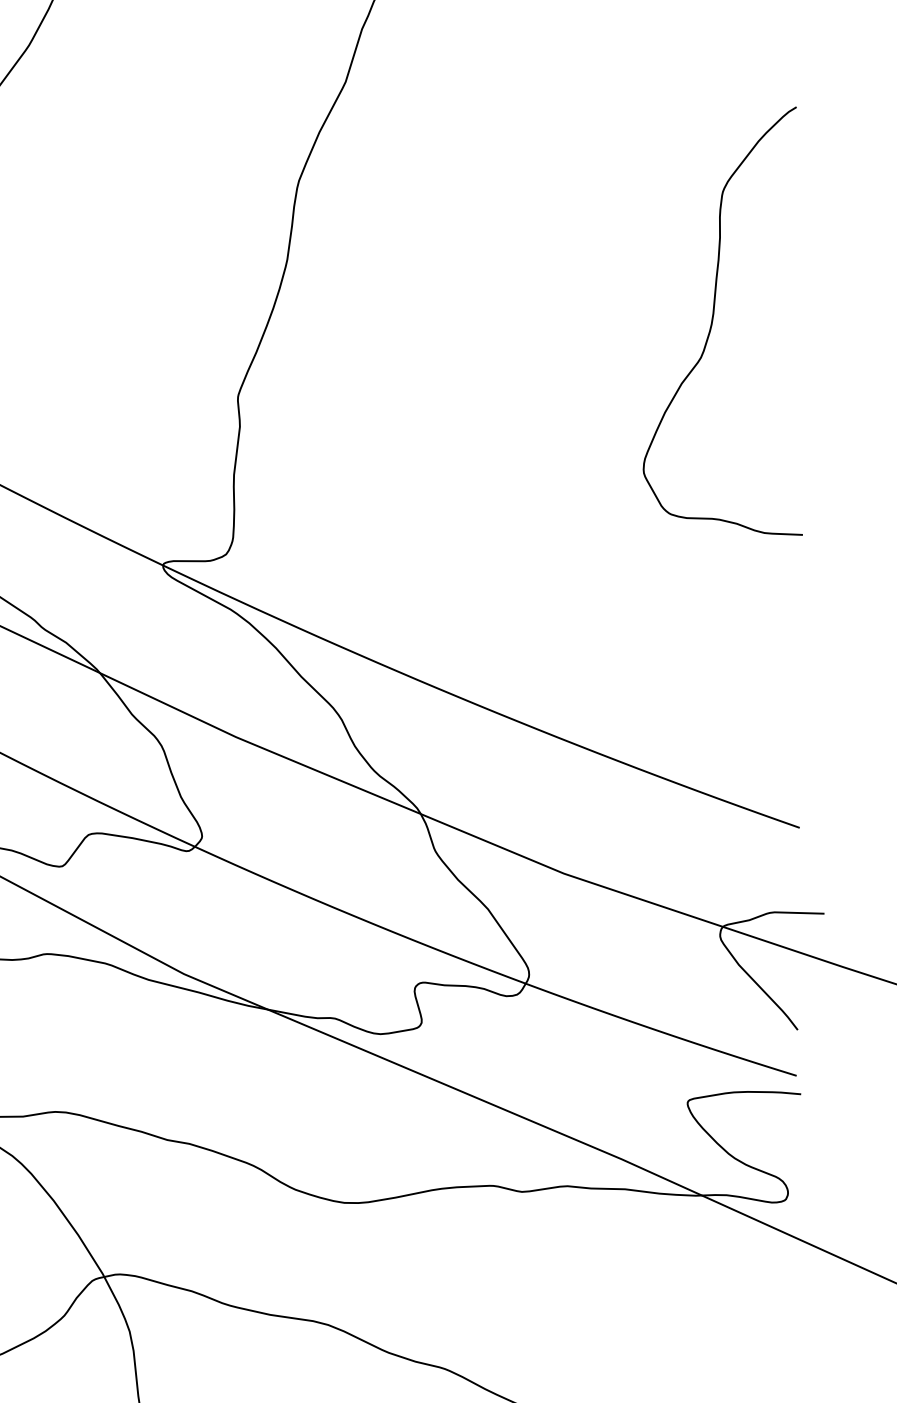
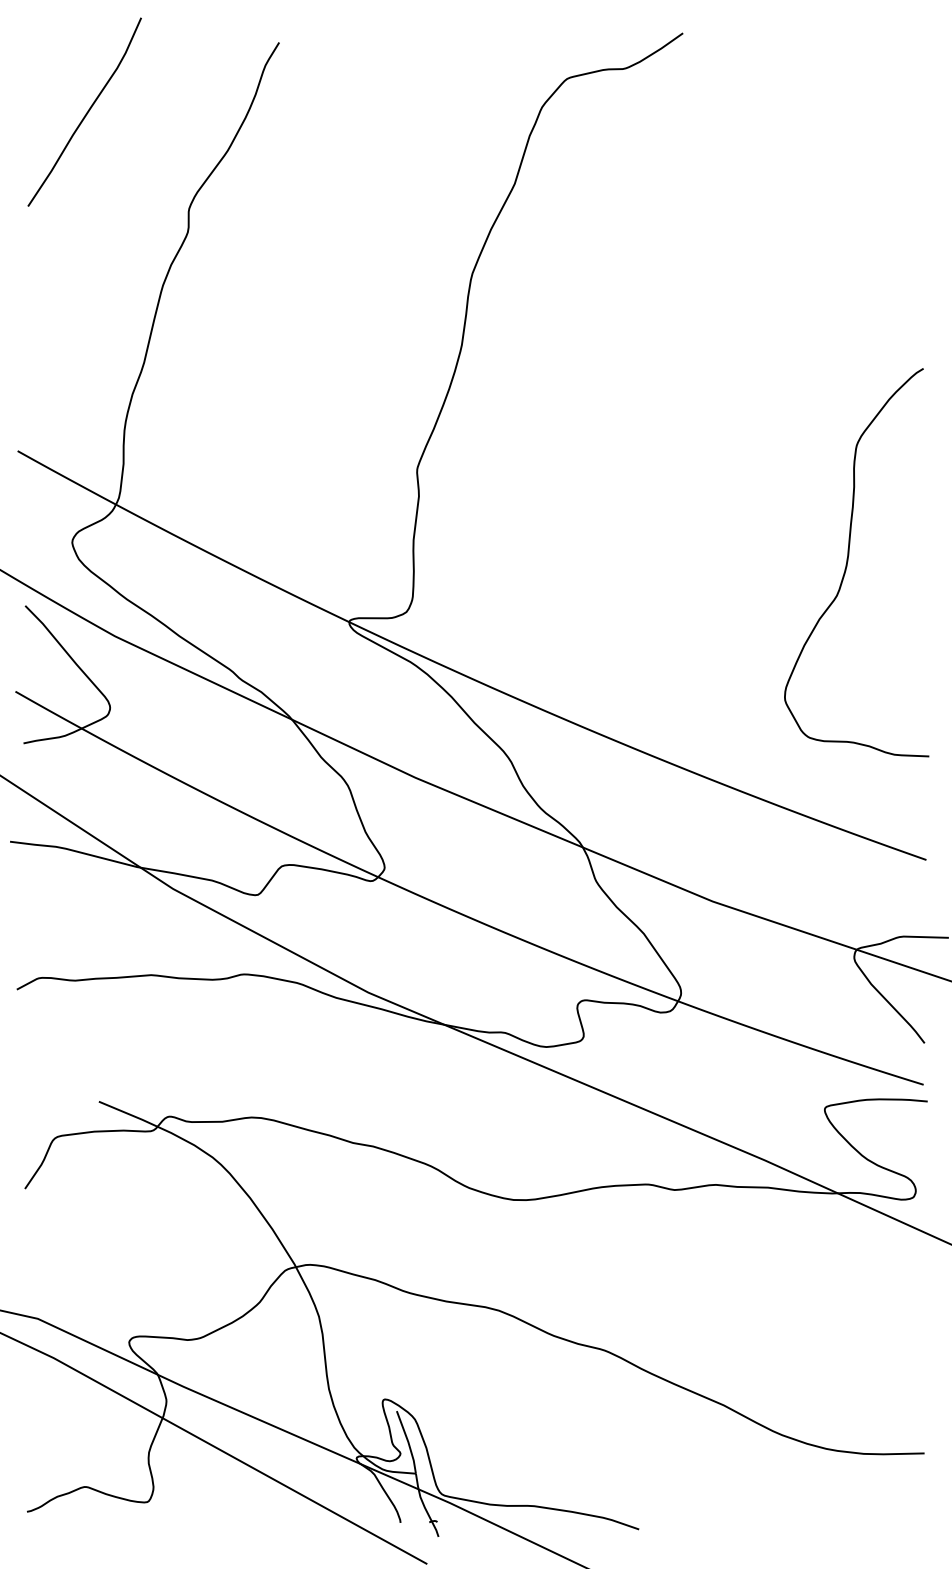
curve: (713, 319) -> (848, 561), moved

